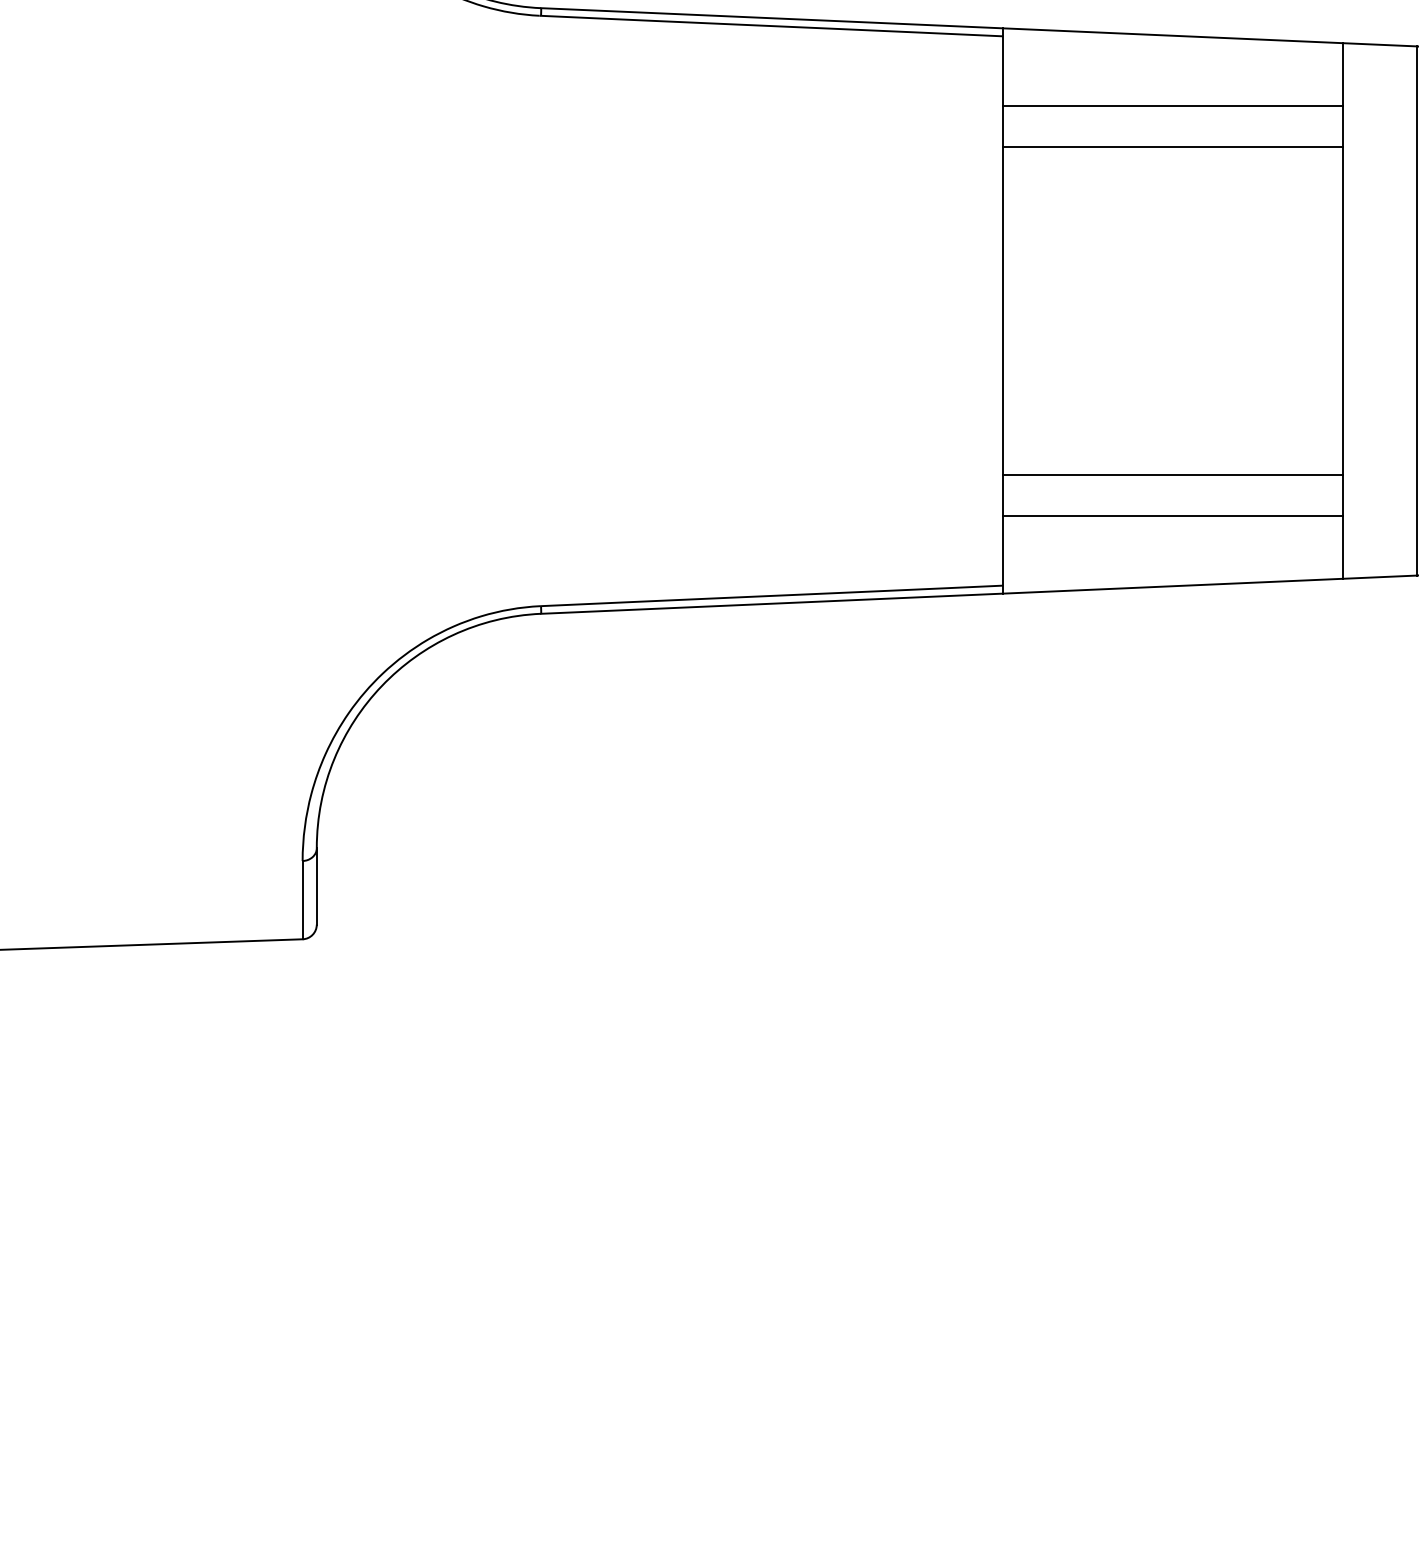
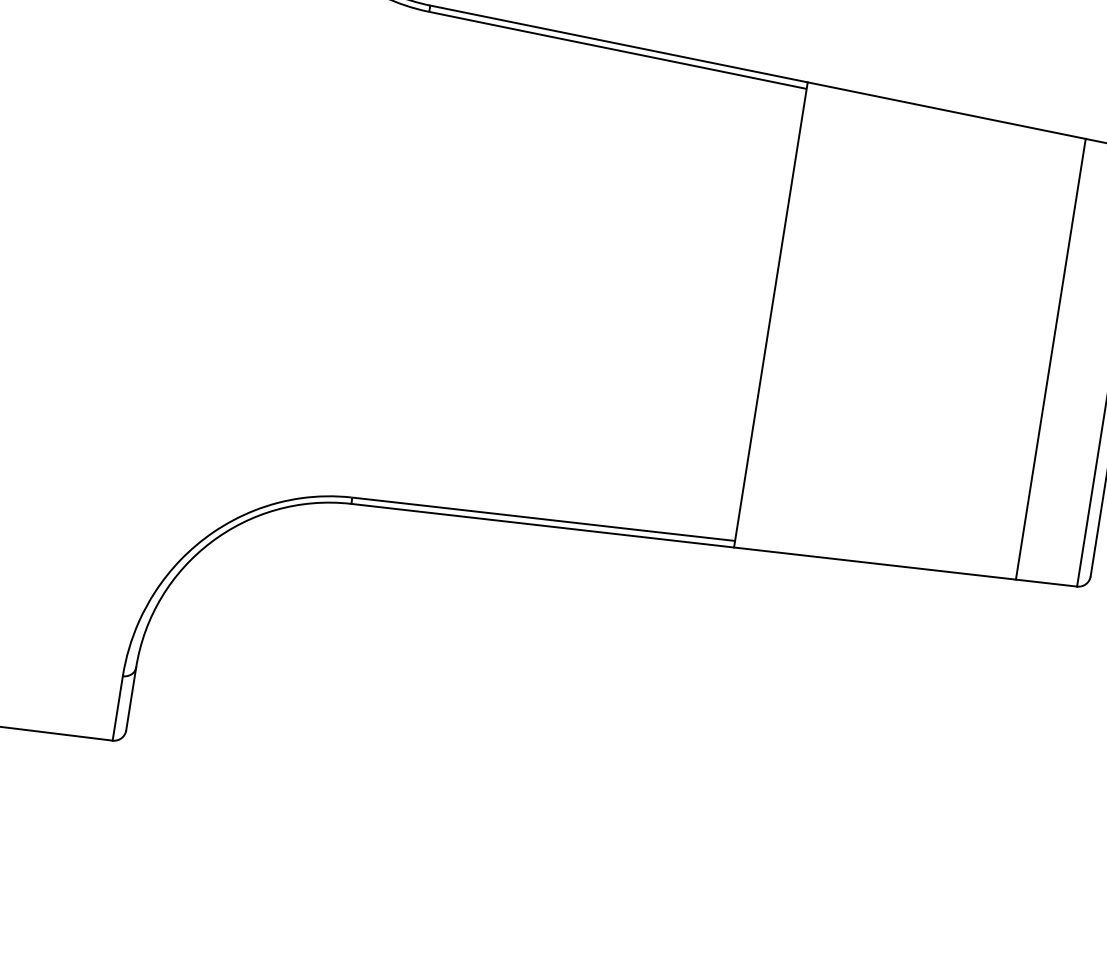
line: (1173, 105) -> (937, 168), removed
line: (1173, 147) -> (932, 202), removed
line: (1173, 474) -> (889, 471), removed
line: (1173, 516) -> (884, 506), removed

